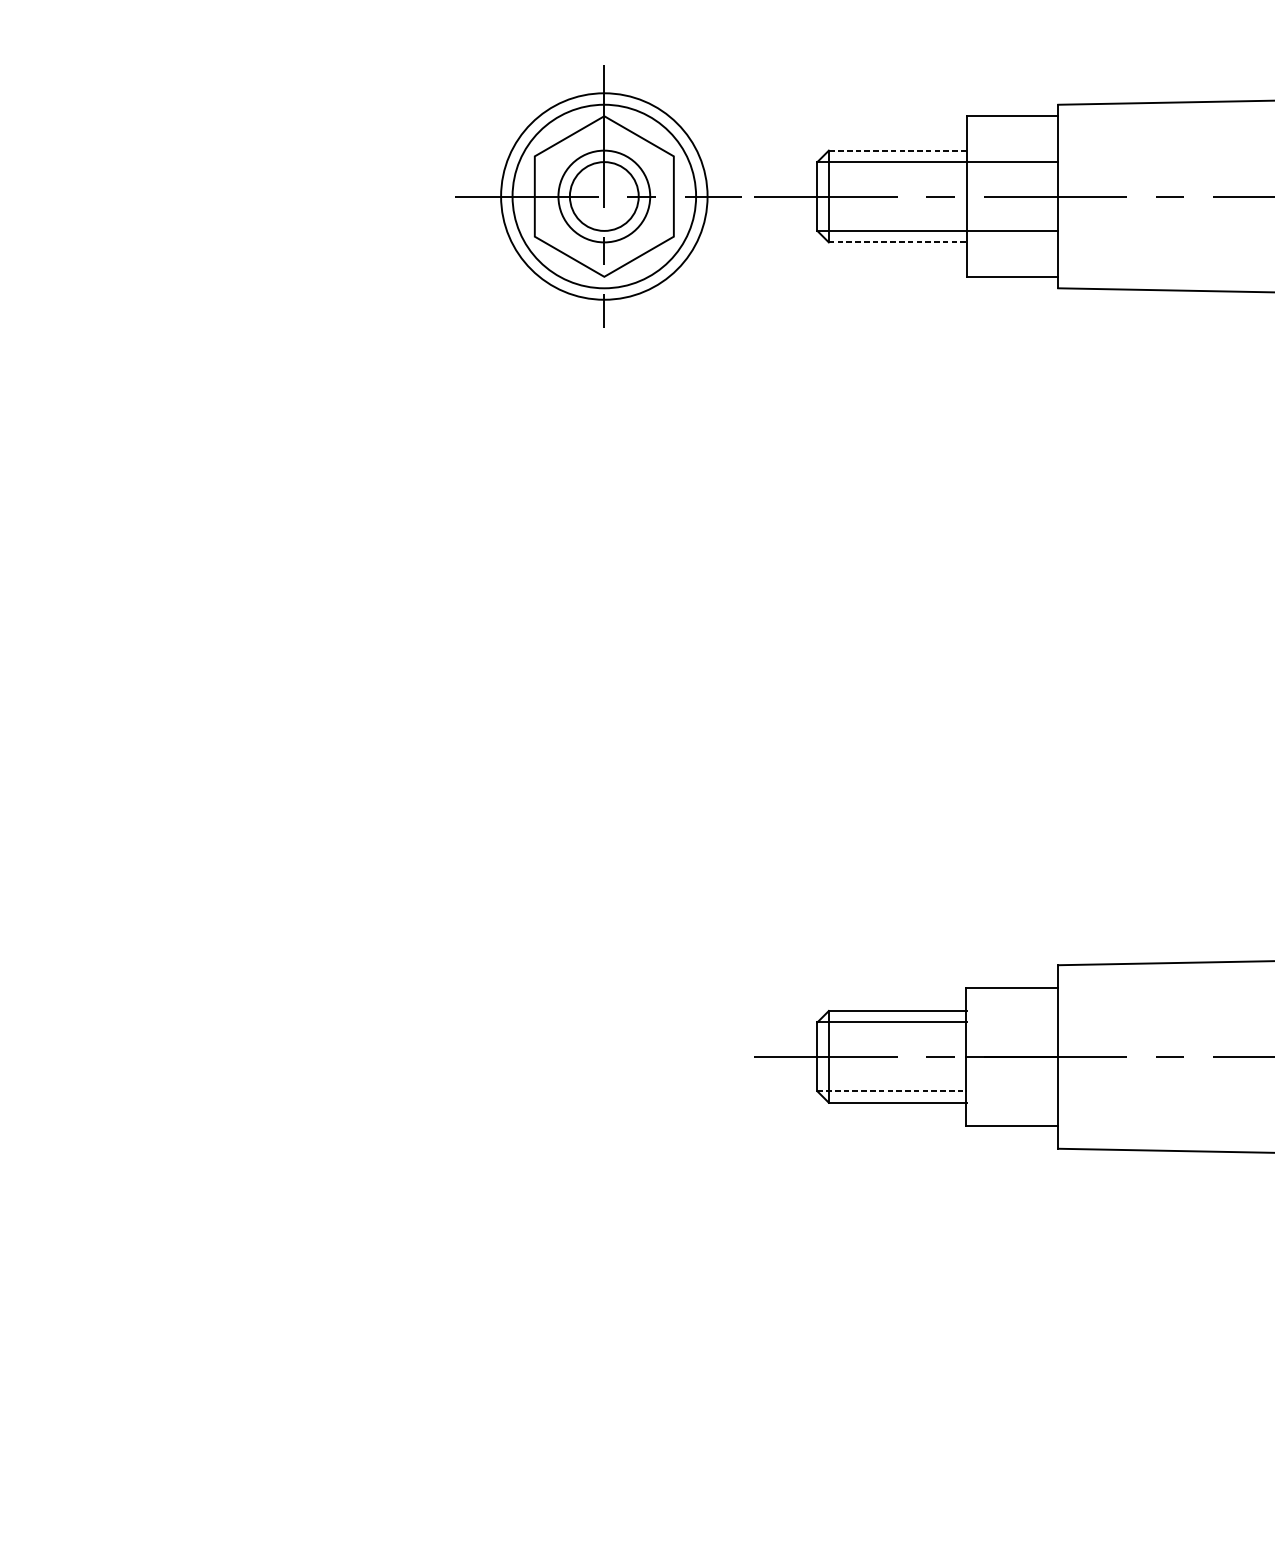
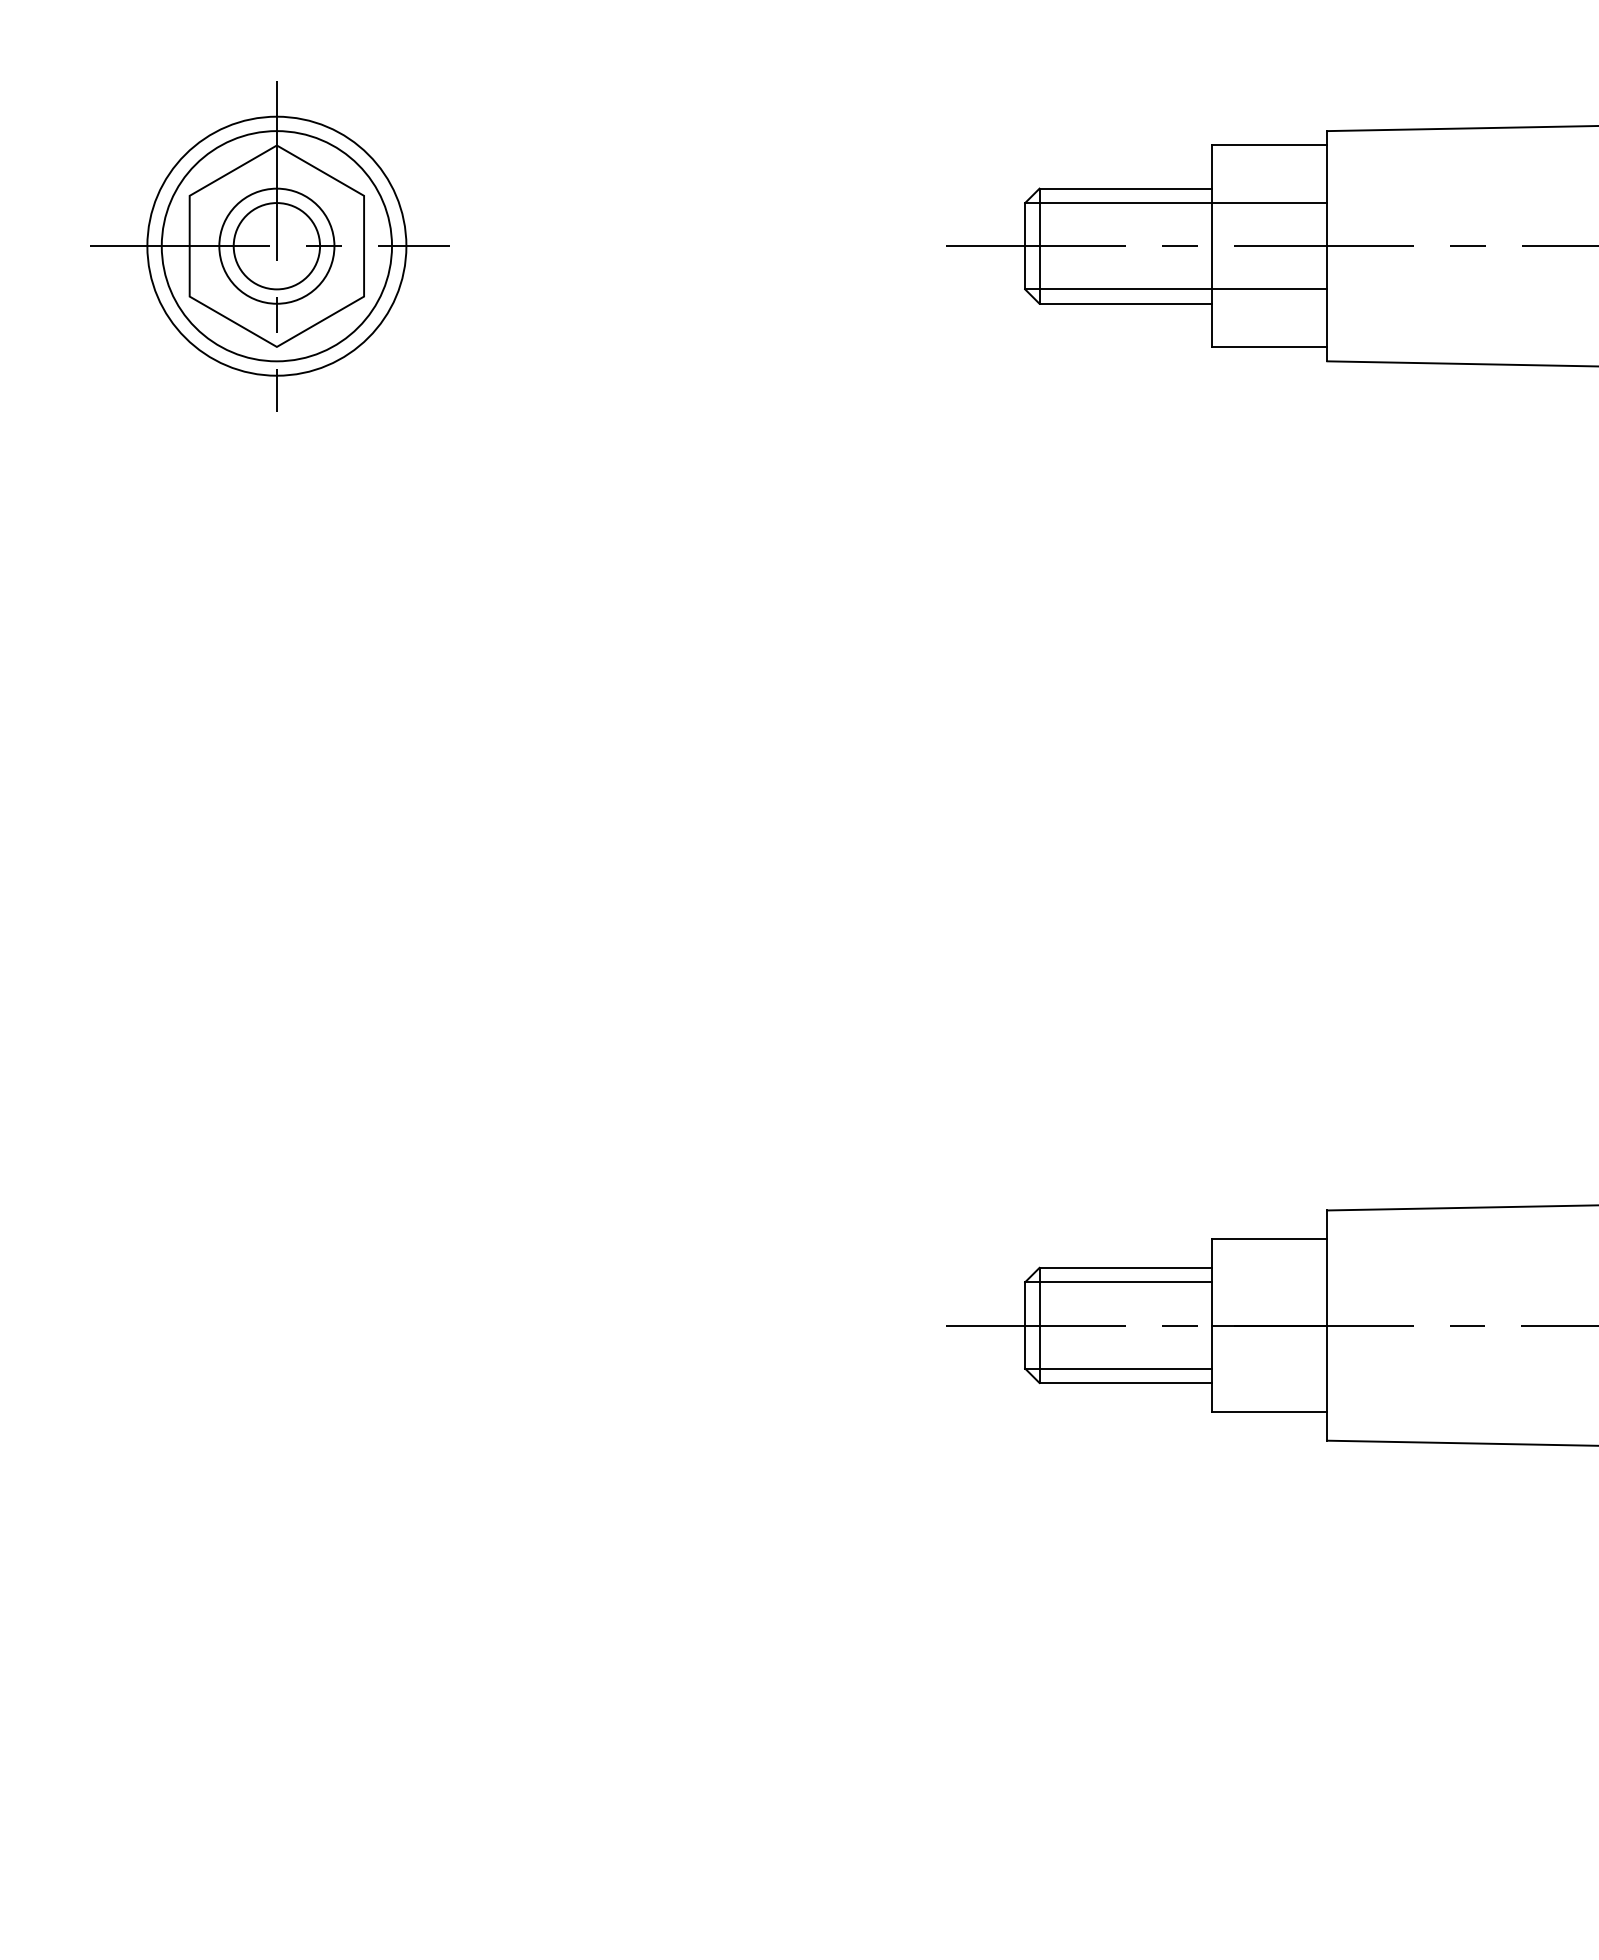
line: (897, 150) -> (1125, 188), dashed -> solid
part: (598, 196) -> (269, 246), moved
line: (898, 242) -> (1126, 303), dashed -> solid
line: (891, 1091) -> (1118, 1368), dashed -> solid

